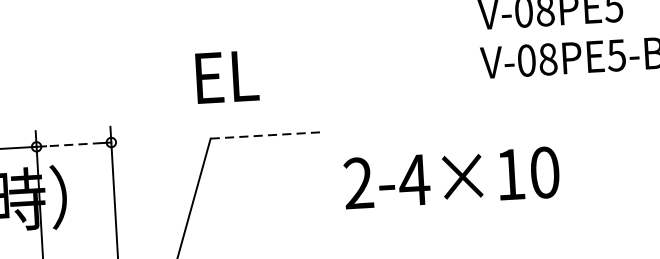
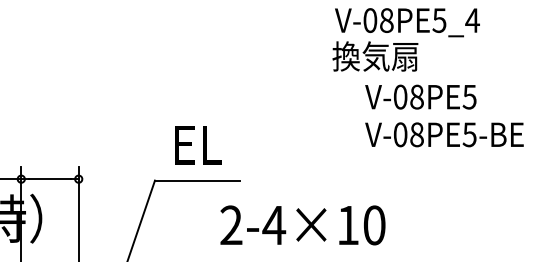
text: (227, 77) -> (198, 145), moved
line: (265, 135) -> (197, 180), dashed -> solid
line: (73, 145) -> (49, 179), dashed -> solid
text: (451, 178) -> (302, 225), moved

